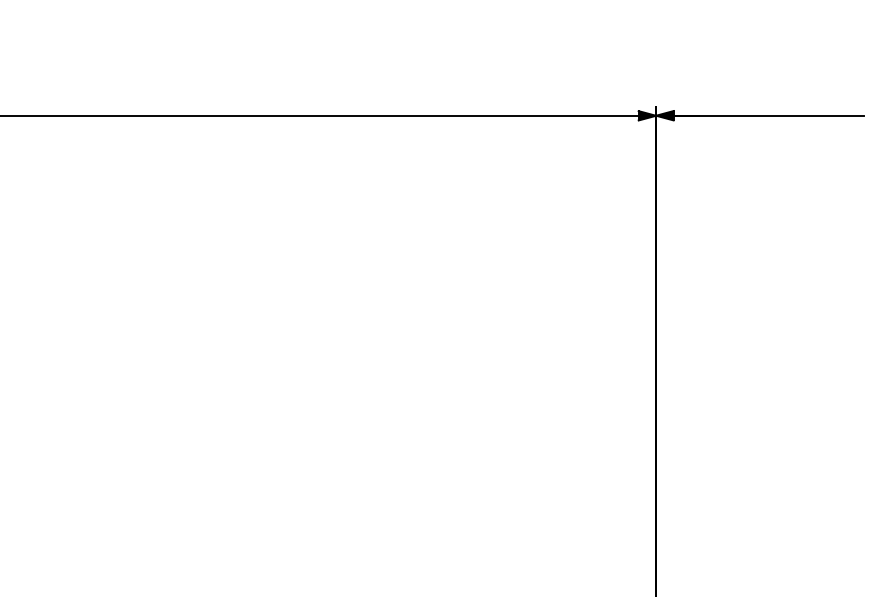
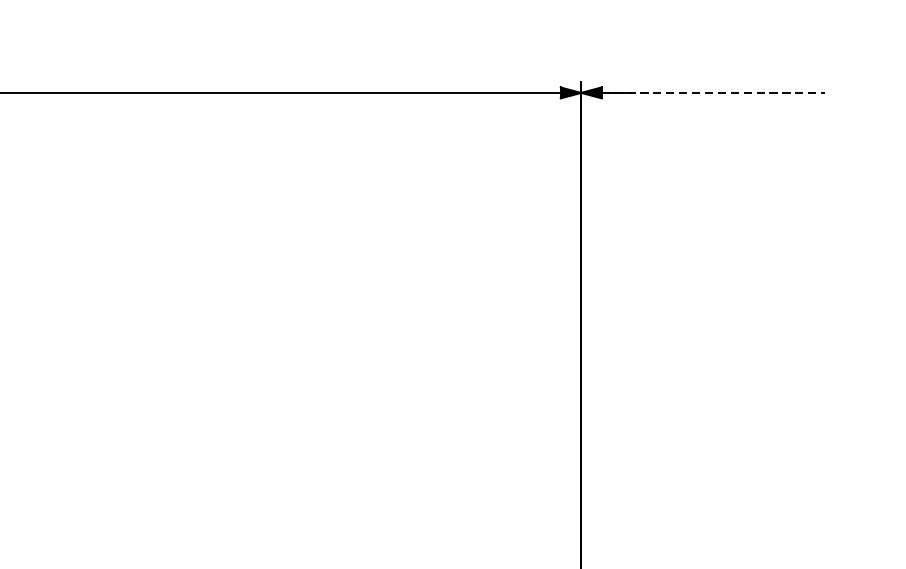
line: (769, 115) -> (714, 92), solid -> dashed

